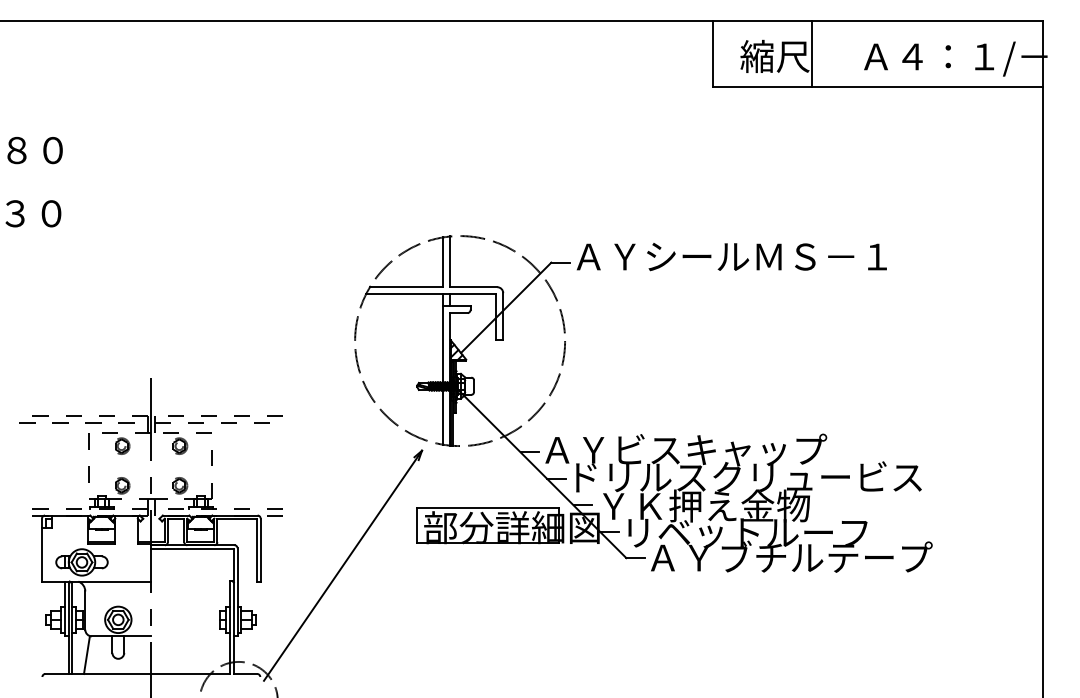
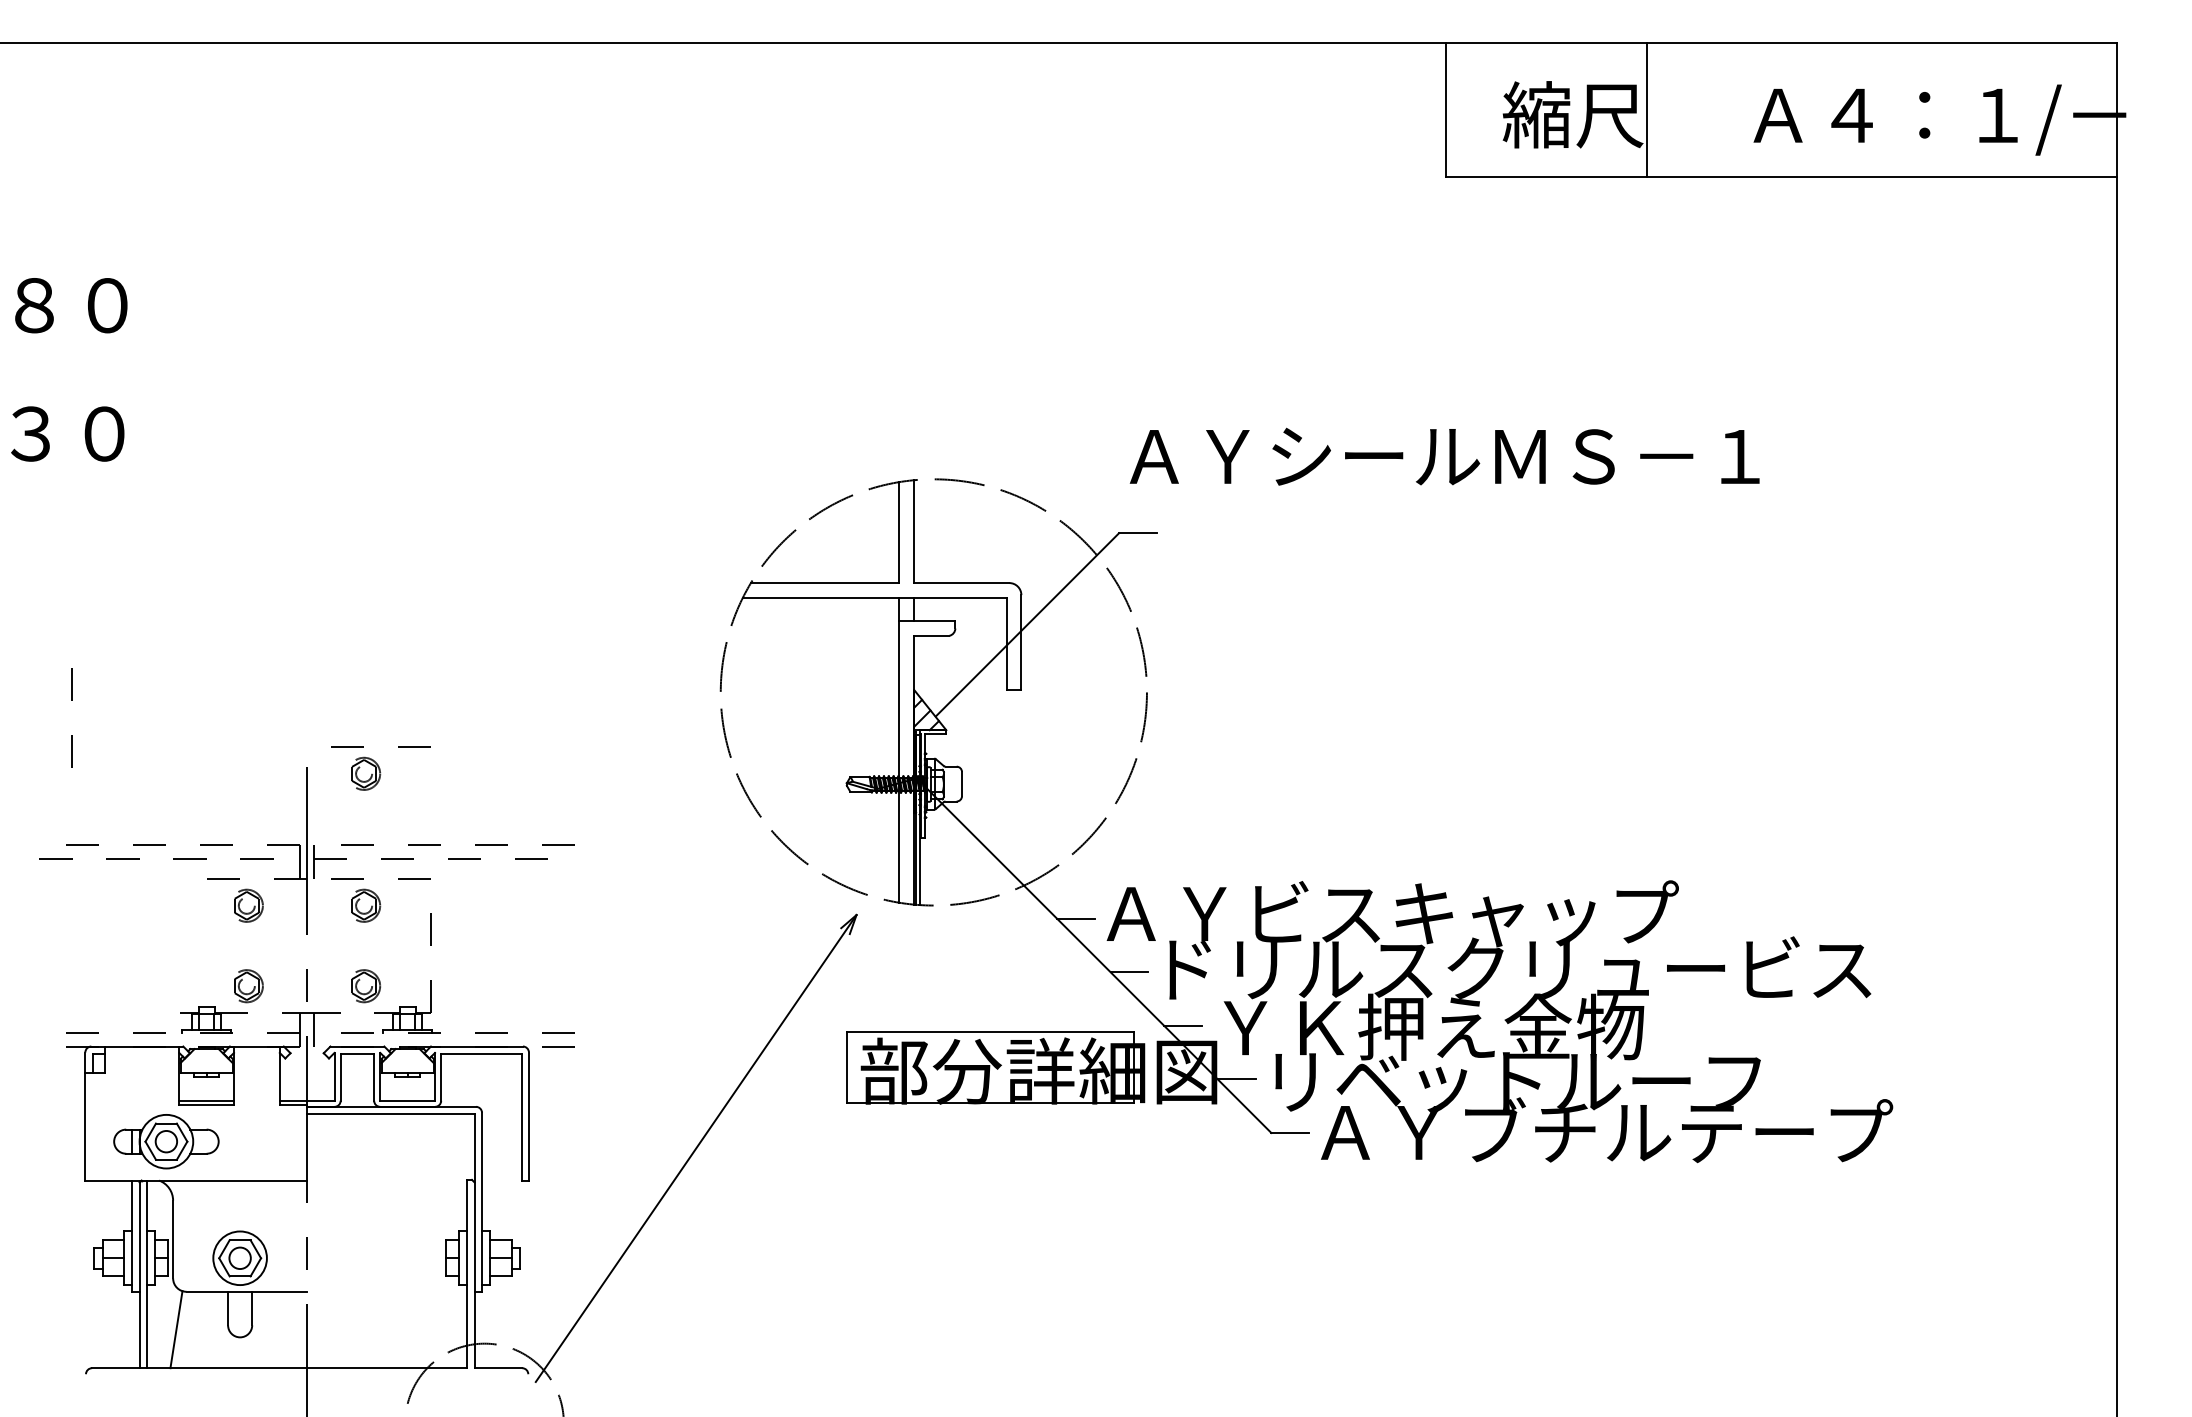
text: (731, 257) -> (1444, 457), moved
part: (187, 378) -> (380, 768), added
line: (88, 449) -> (72, 701), moved

